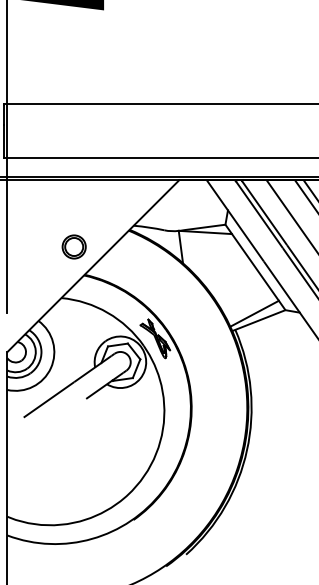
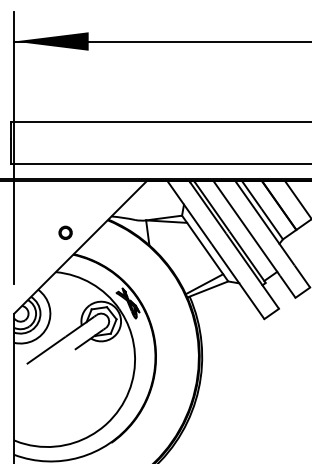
part: (73, 246) -> (65, 232), size x0.7

